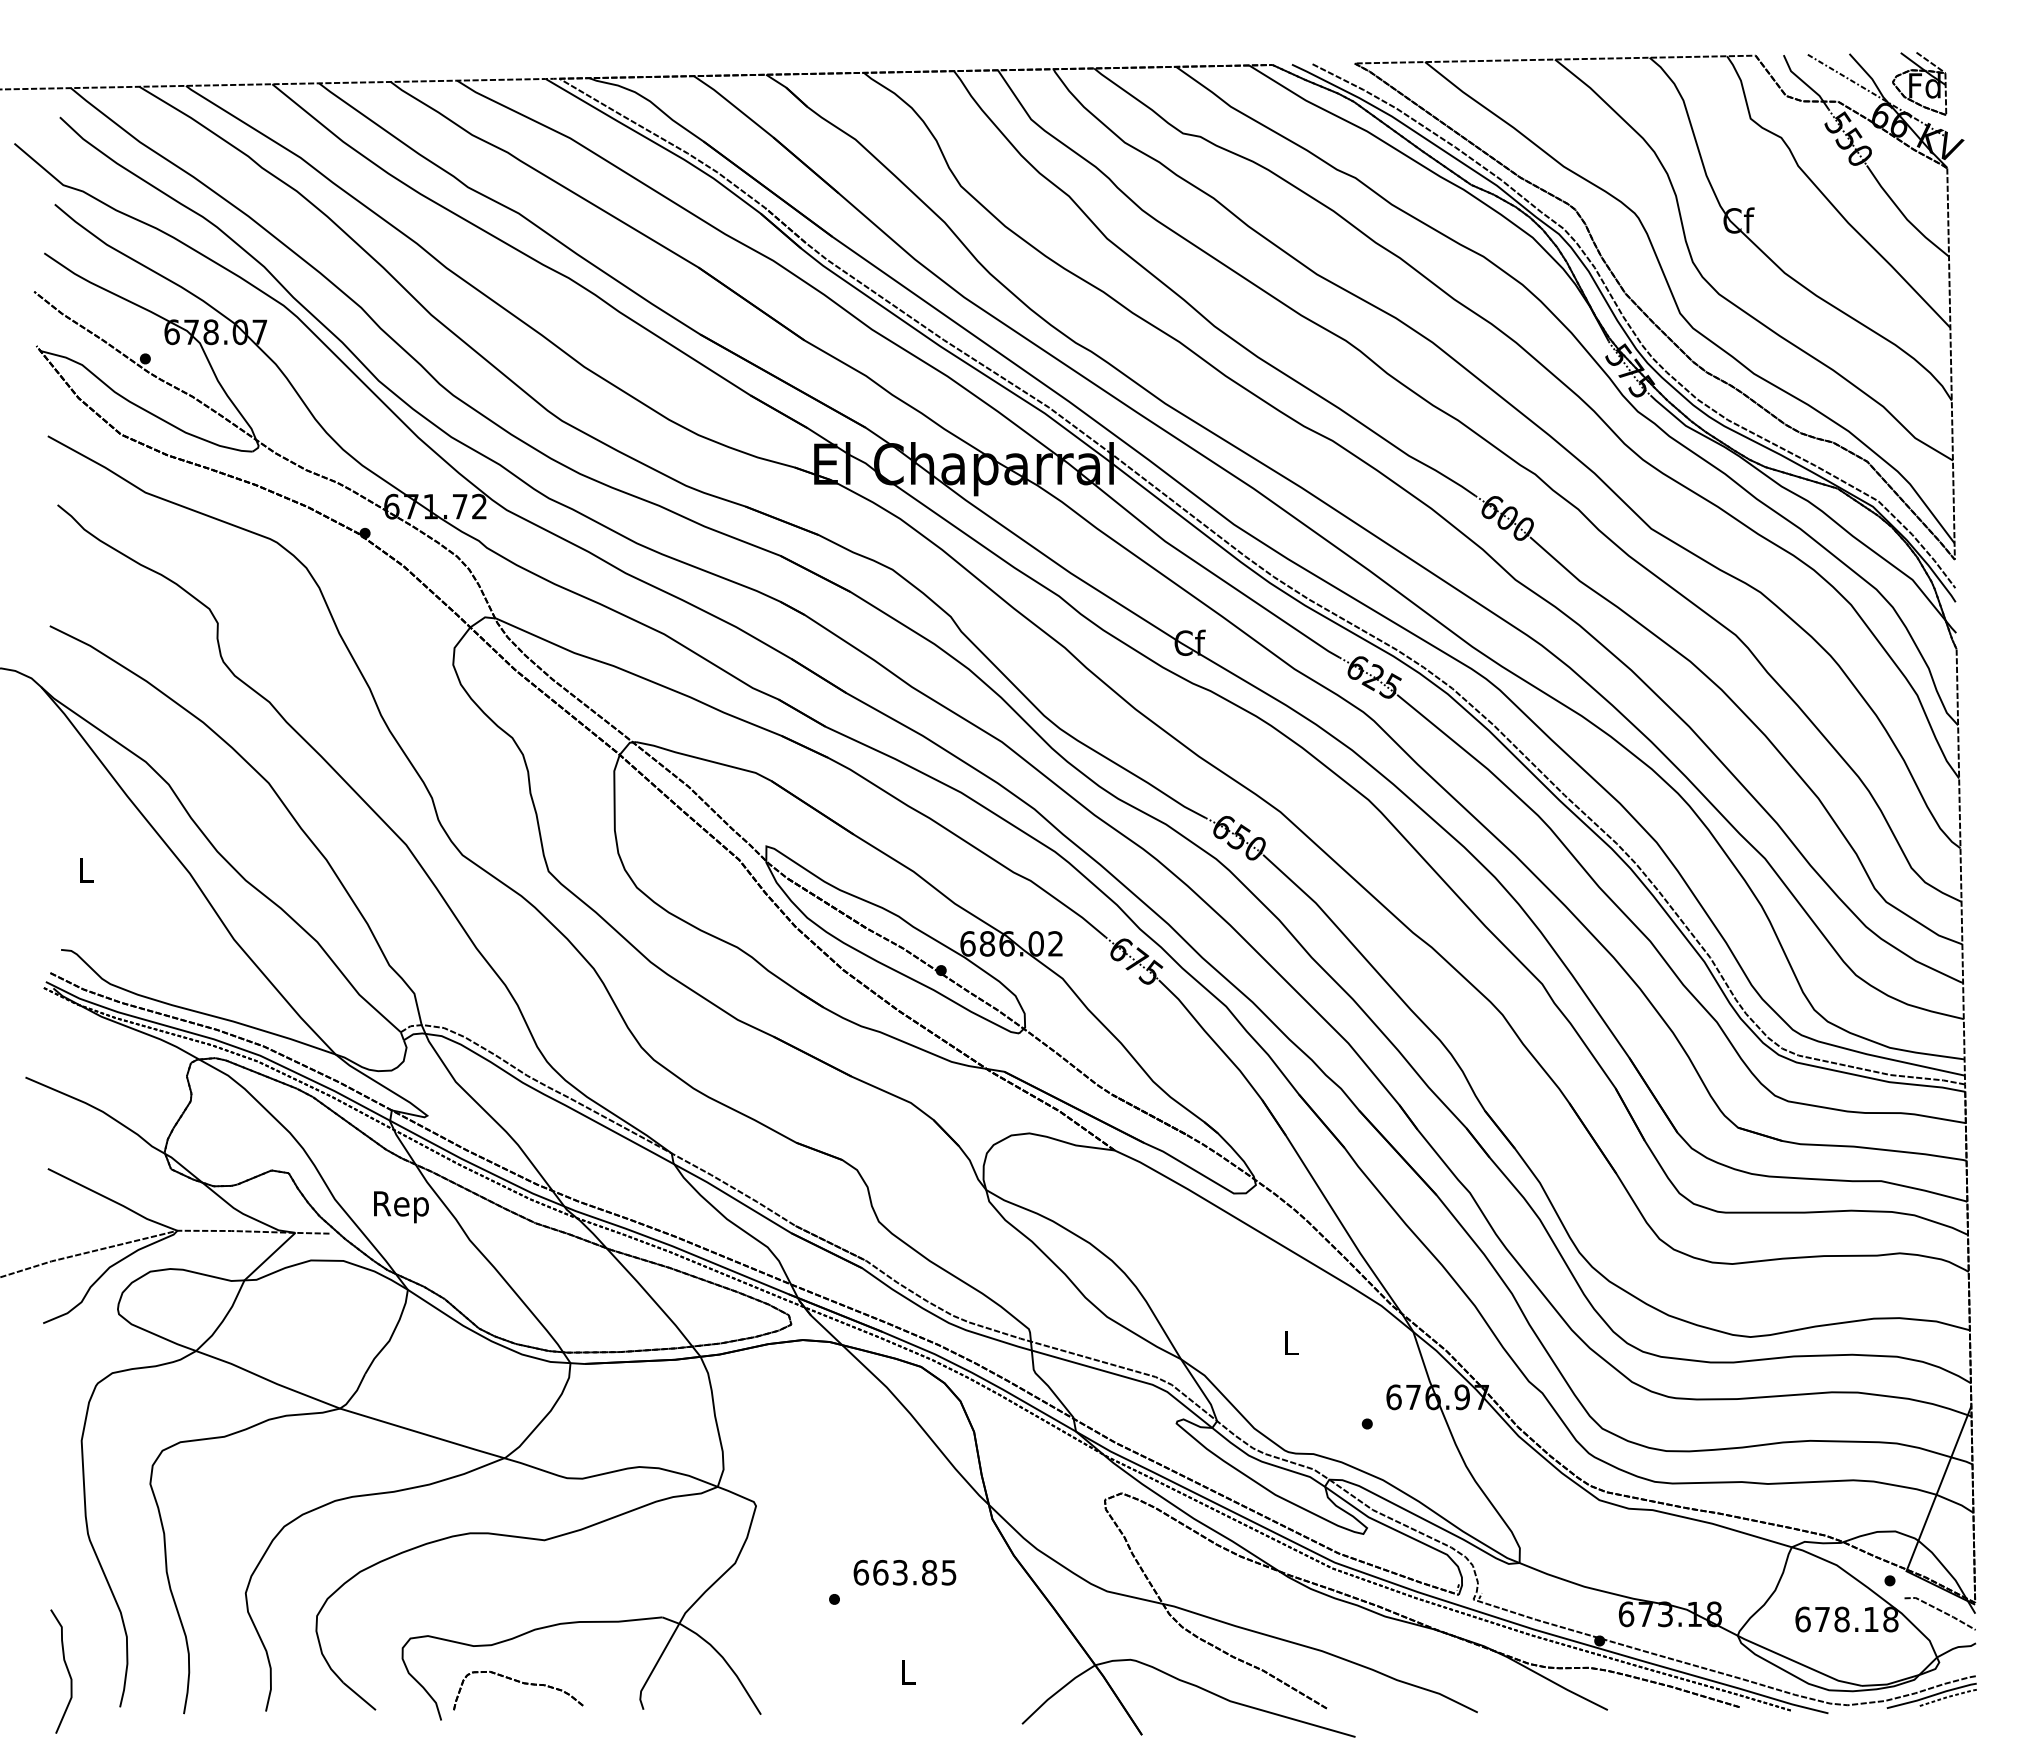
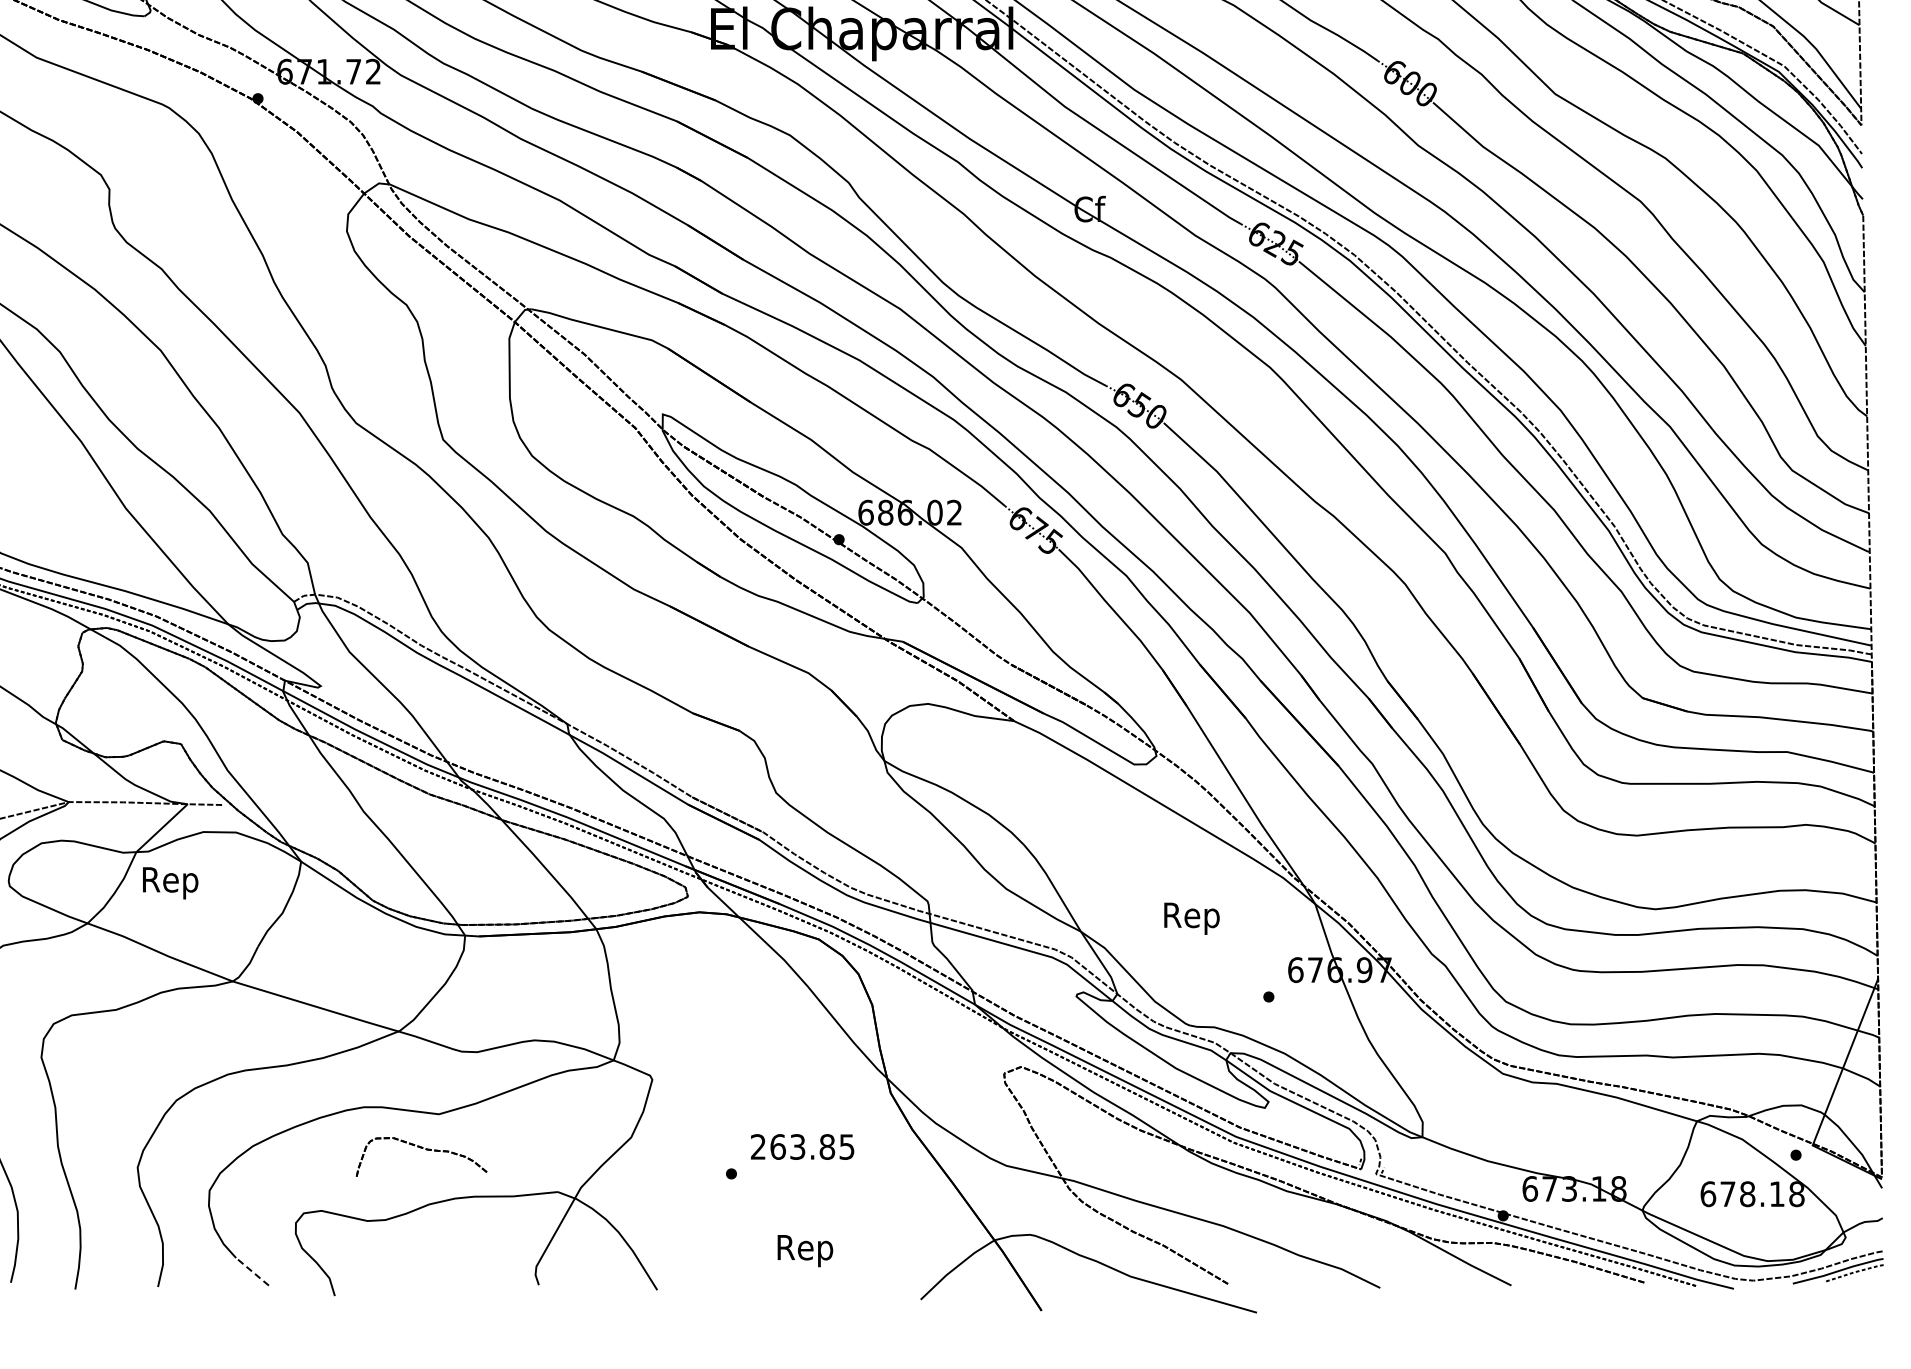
text: (401, 1207) -> (170, 883), moved
text: (1290, 1346) -> (1191, 918), L -> Rep
text: (861, 1572) -> (758, 1146), 663.85 -> 263.85
line: (1939, 1611) -> (1845, 1186), removed
text: (907, 1675) -> (805, 1250), L -> Rep
part: (523, 1684) -> (426, 1150), moved
line: (359, 1696) -> (252, 1271), solid -> dashed

